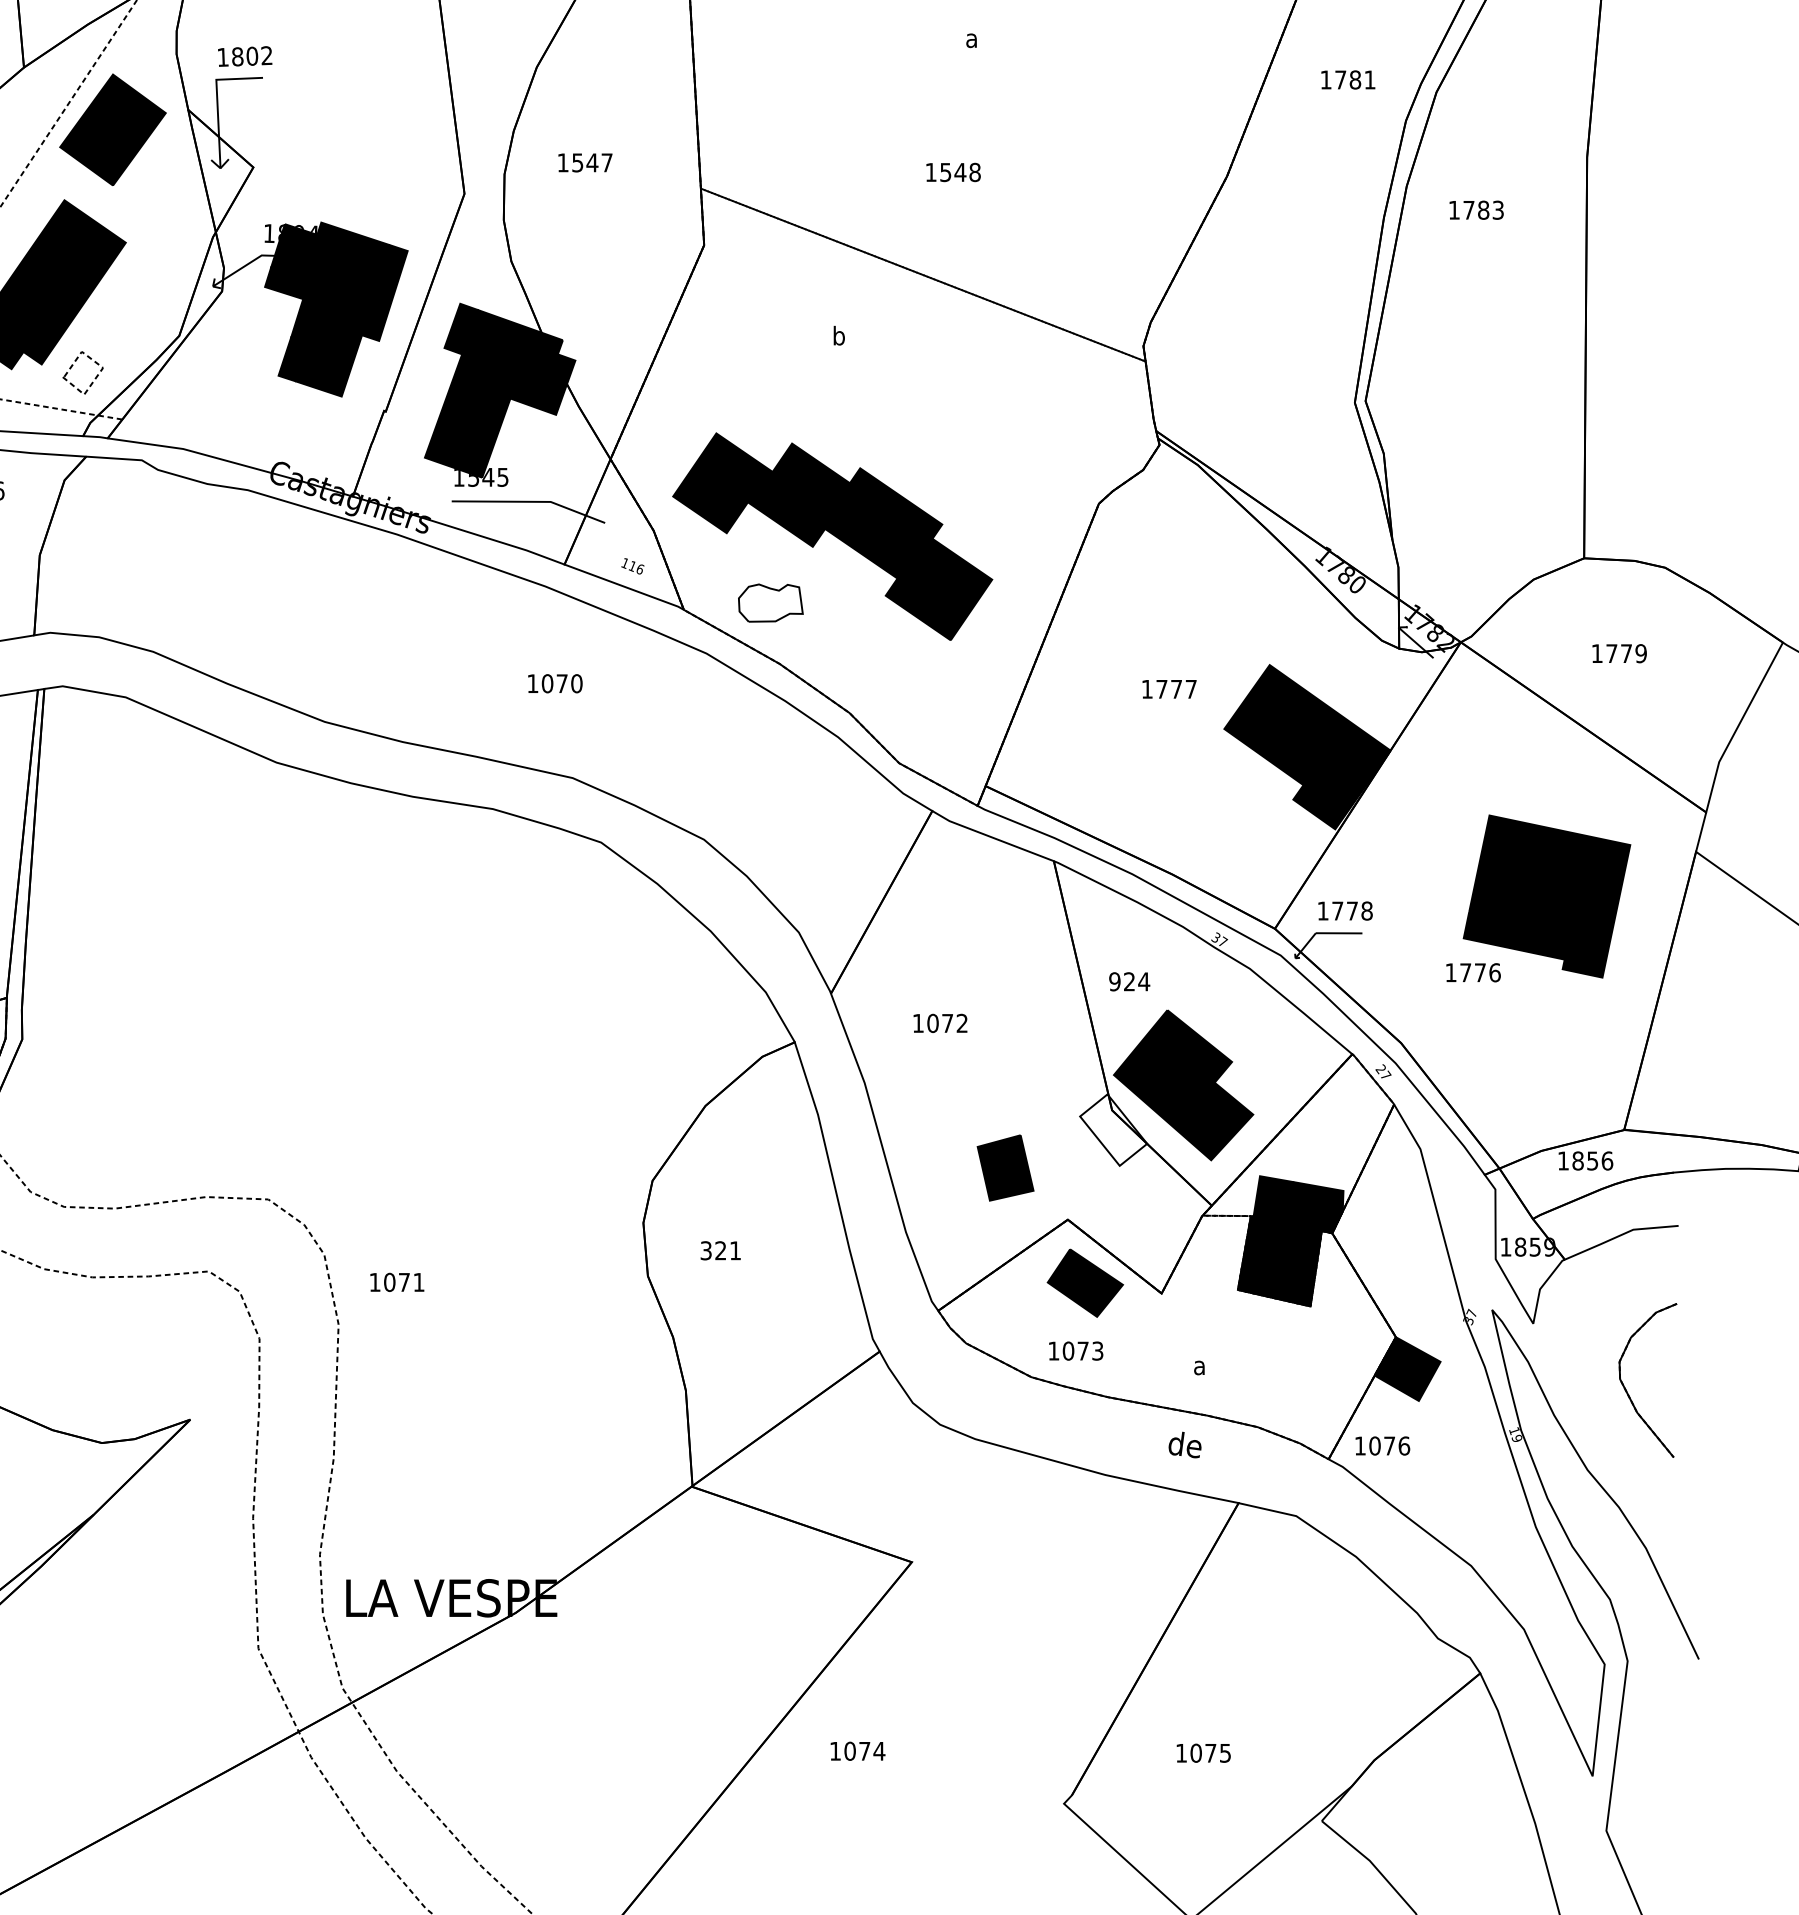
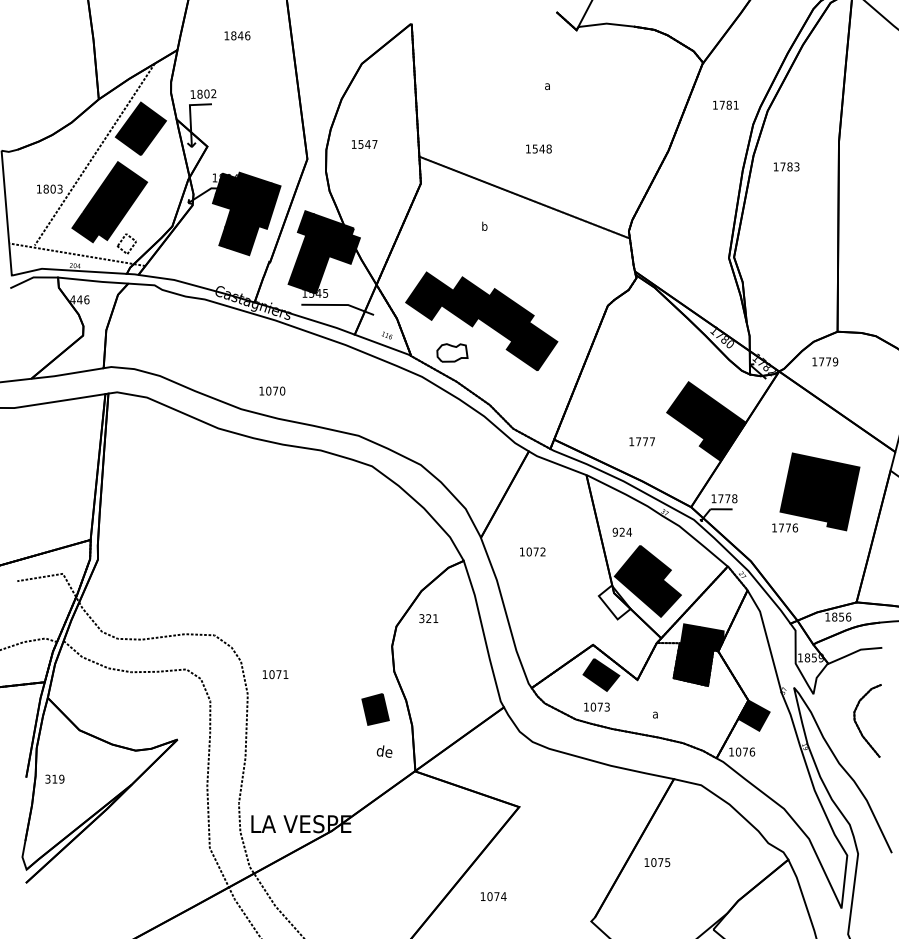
text: (1619, 652) -> (825, 361), moved
text: (555, 682) -> (272, 390), moved
text: (1167, 688) -> (641, 441), moved
part: (1005, 1168) -> (375, 709), moved
text: (720, 1250) -> (428, 618), moved
text: (1184, 1444) -> (384, 751), moved
text: (1203, 1753) -> (657, 862), moved

